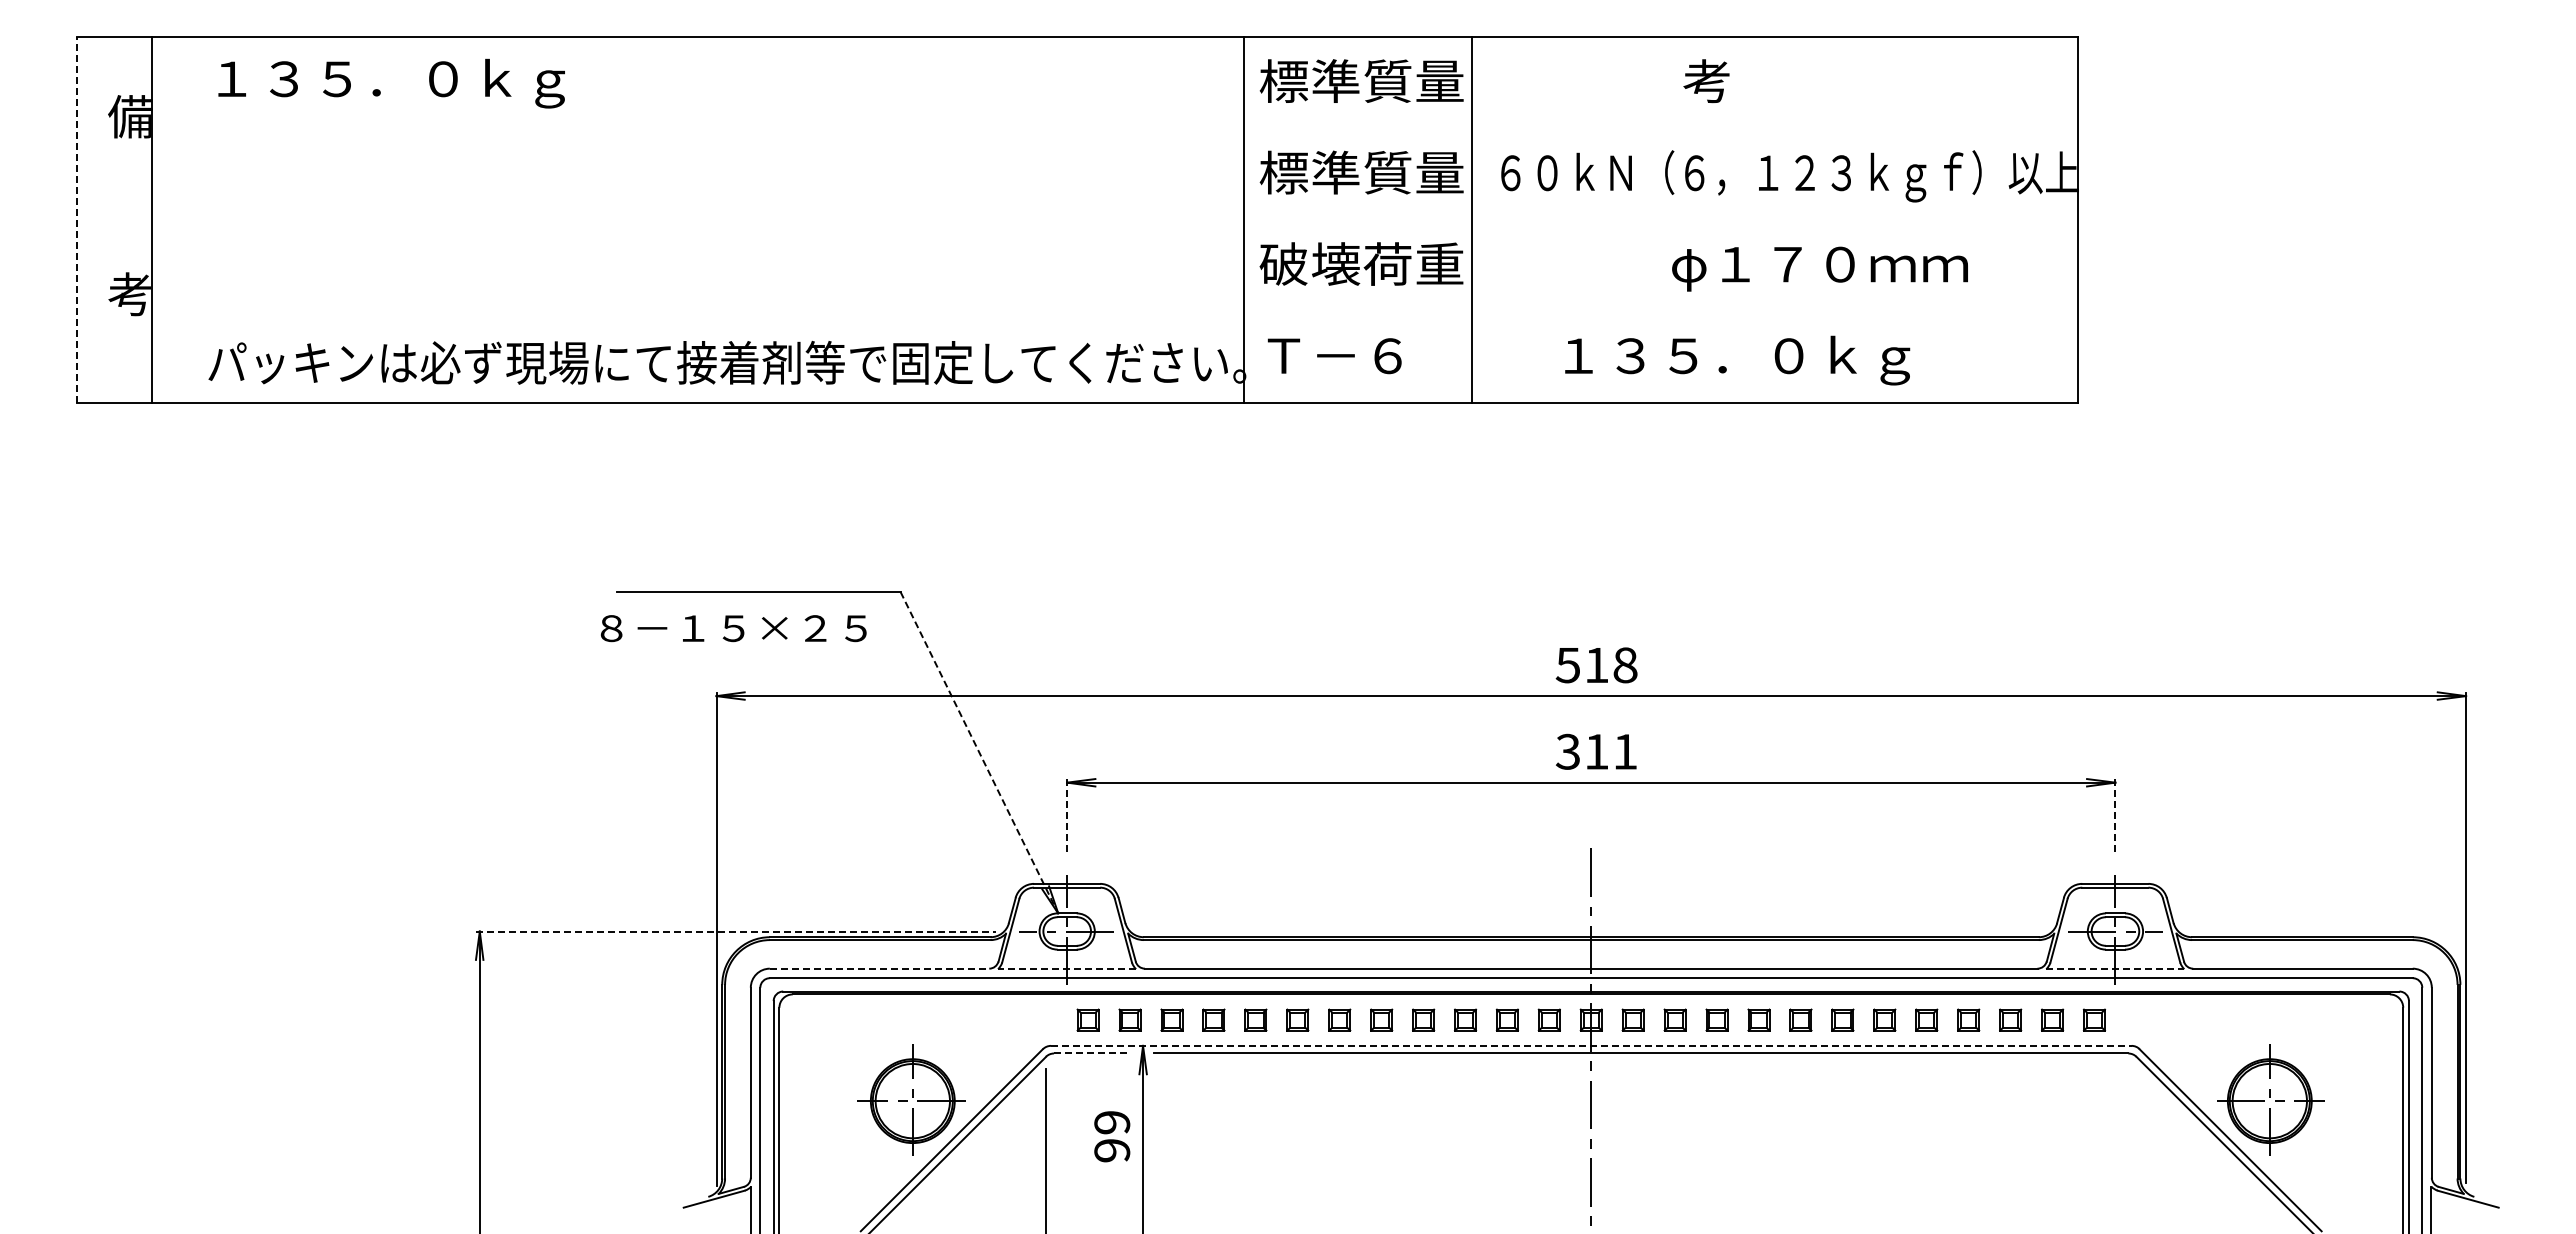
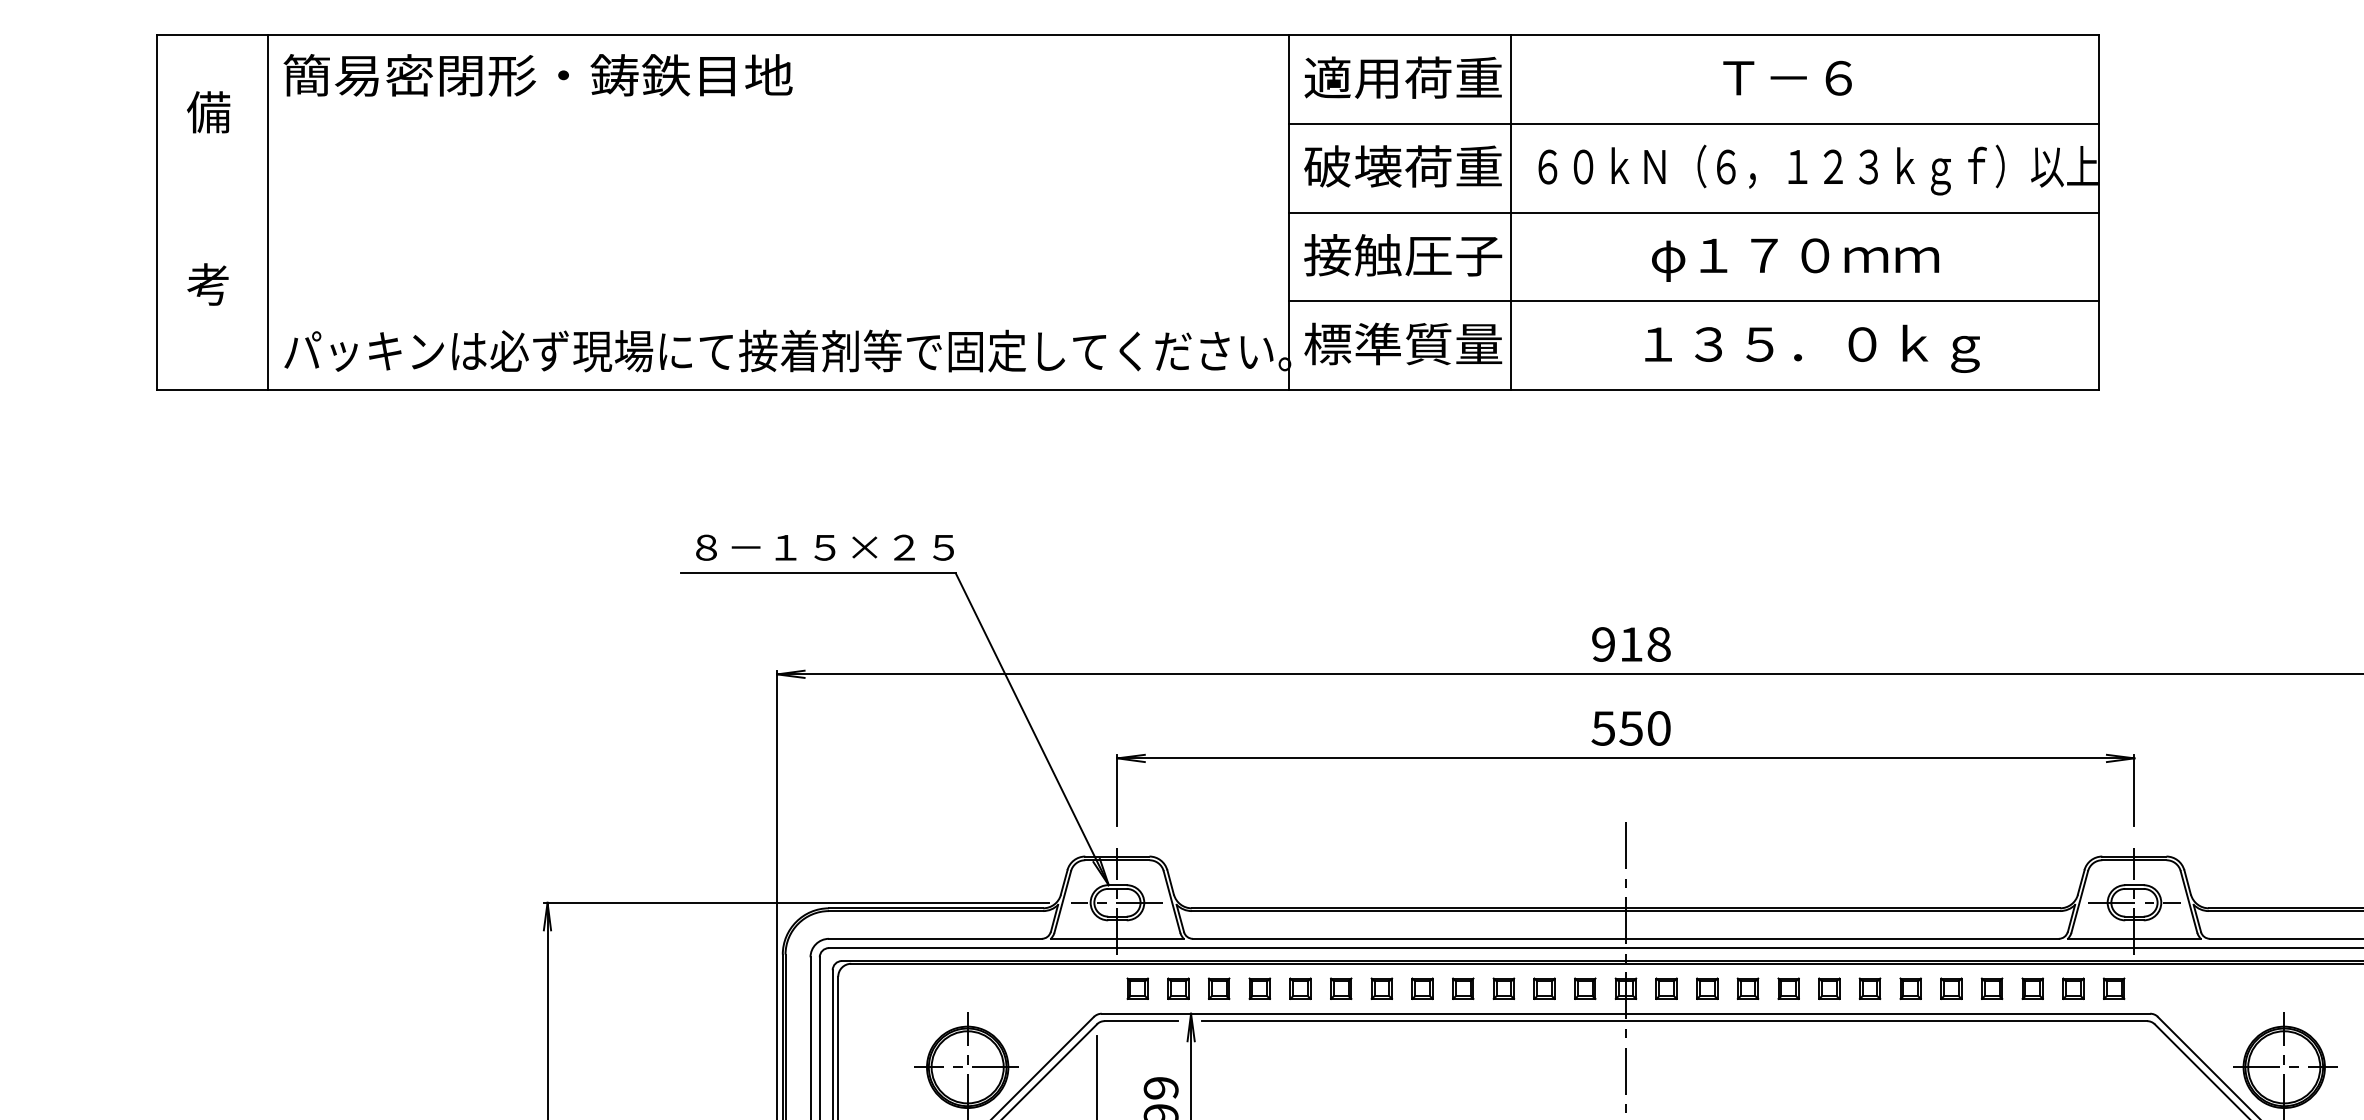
text: (1361, 80) -> (1403, 77), 標準質量 -> 適用荷重
text: (1753, 81) -> (1783, 78), 考 -> Ｔ－６
text: (469, 82) -> (537, 79), １３５．０ｋｇ -> 簡易密閉形・鋳鉄目地
line: (1660, 128) -> (1693, 123), added
text: (1361, 172) -> (1403, 166), 標準質量 -> 破壊荷重
line: (77, 220) -> (157, 212), dashed -> solid
line: (151, 220) -> (267, 212), moved
line: (1660, 220) -> (1693, 212), added
text: (1361, 263) -> (1403, 254), 破壊荷重 -> 接触圧子
text: (1819, 268) -> (1794, 259), moved
line: (1660, 311) -> (1693, 301), added
text: (1361, 355) -> (1403, 343), Ｔ－６ -> 標準質量
text: (1737, 360) -> (1812, 348), moved
text: (733, 628) -> (824, 547), moved
text: (1567, 665) -> (1602, 644), 518 -> 918
text: (1596, 751) -> (1630, 728), 311 -> 550
line: (979, 752) -> (1032, 729), dashed -> solid
line: (1067, 816) -> (1117, 791), dashed -> solid
line: (2115, 816) -> (2134, 791), dashed -> solid
line: (736, 931) -> (796, 902), dashed -> solid
line: (879, 968) -> (935, 938), dashed -> solid
line: (1067, 969) -> (1117, 939), dashed -> solid
line: (2115, 969) -> (2134, 939), dashed -> solid
line: (1591, 1045) -> (1626, 1013), dashed -> solid
line: (1091, 1053) -> (1141, 1021), dashed -> solid

